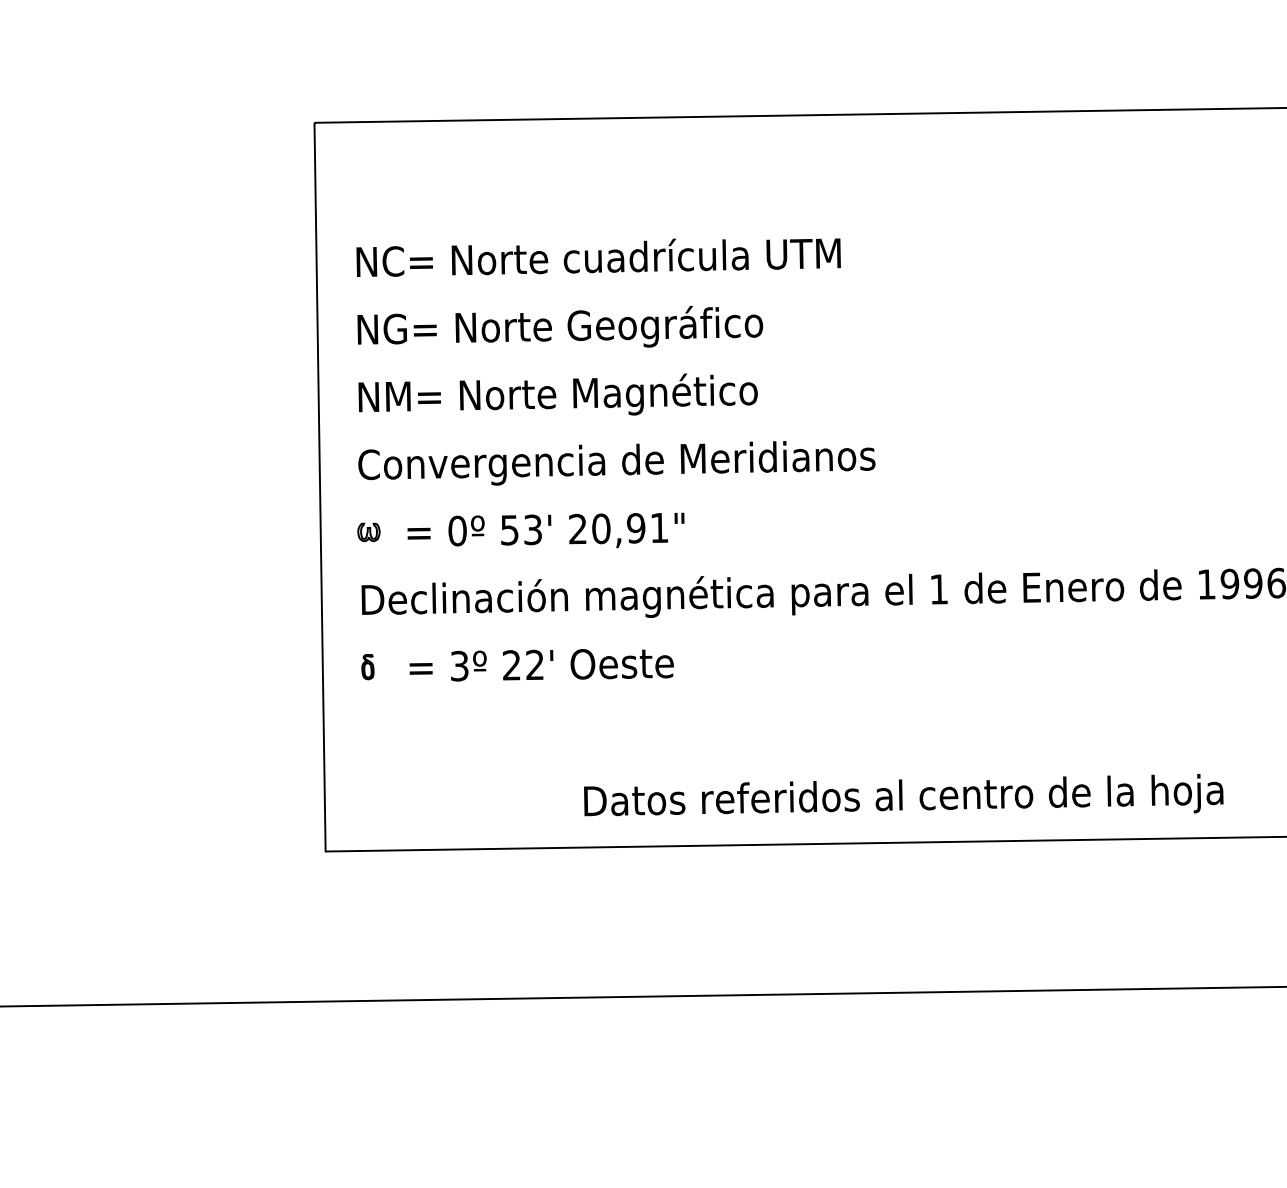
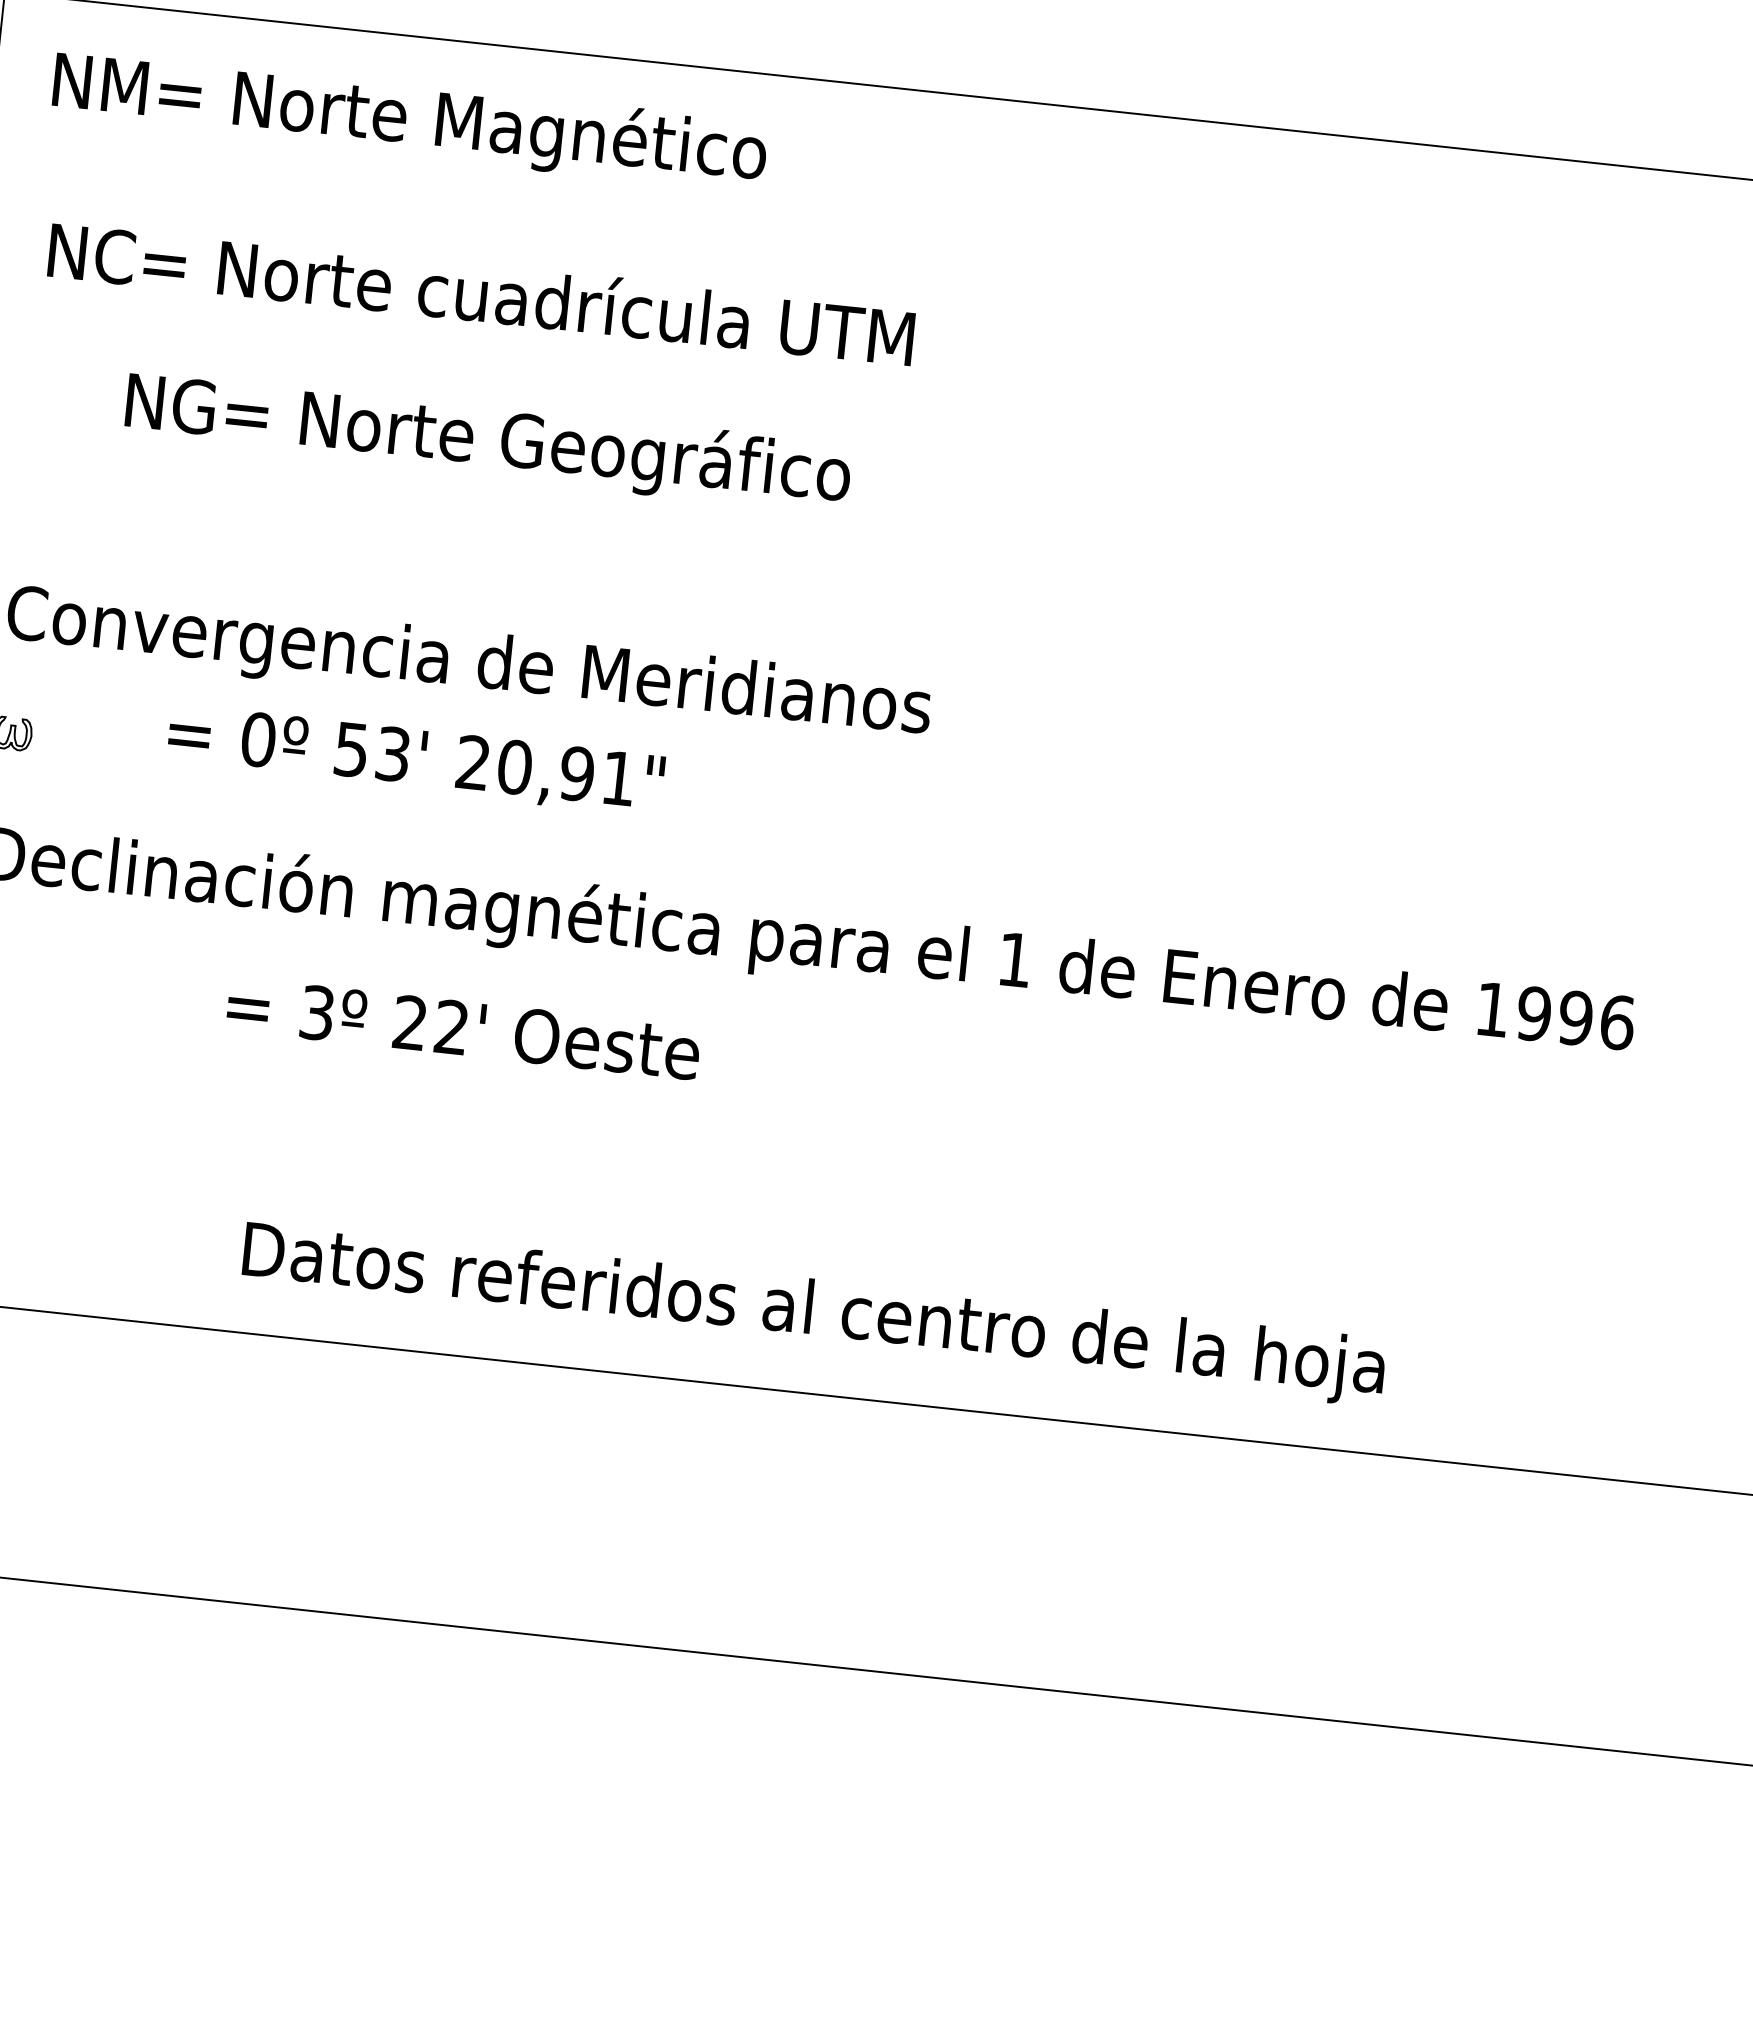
text: (560, 326) -> (488, 438), moved
text: (557, 394) -> (408, 117), moved
text: (545, 530) -> (415, 758), moved
text: (541, 665) -> (463, 1029), moved
text: (903, 795) -> (814, 1307), moved

